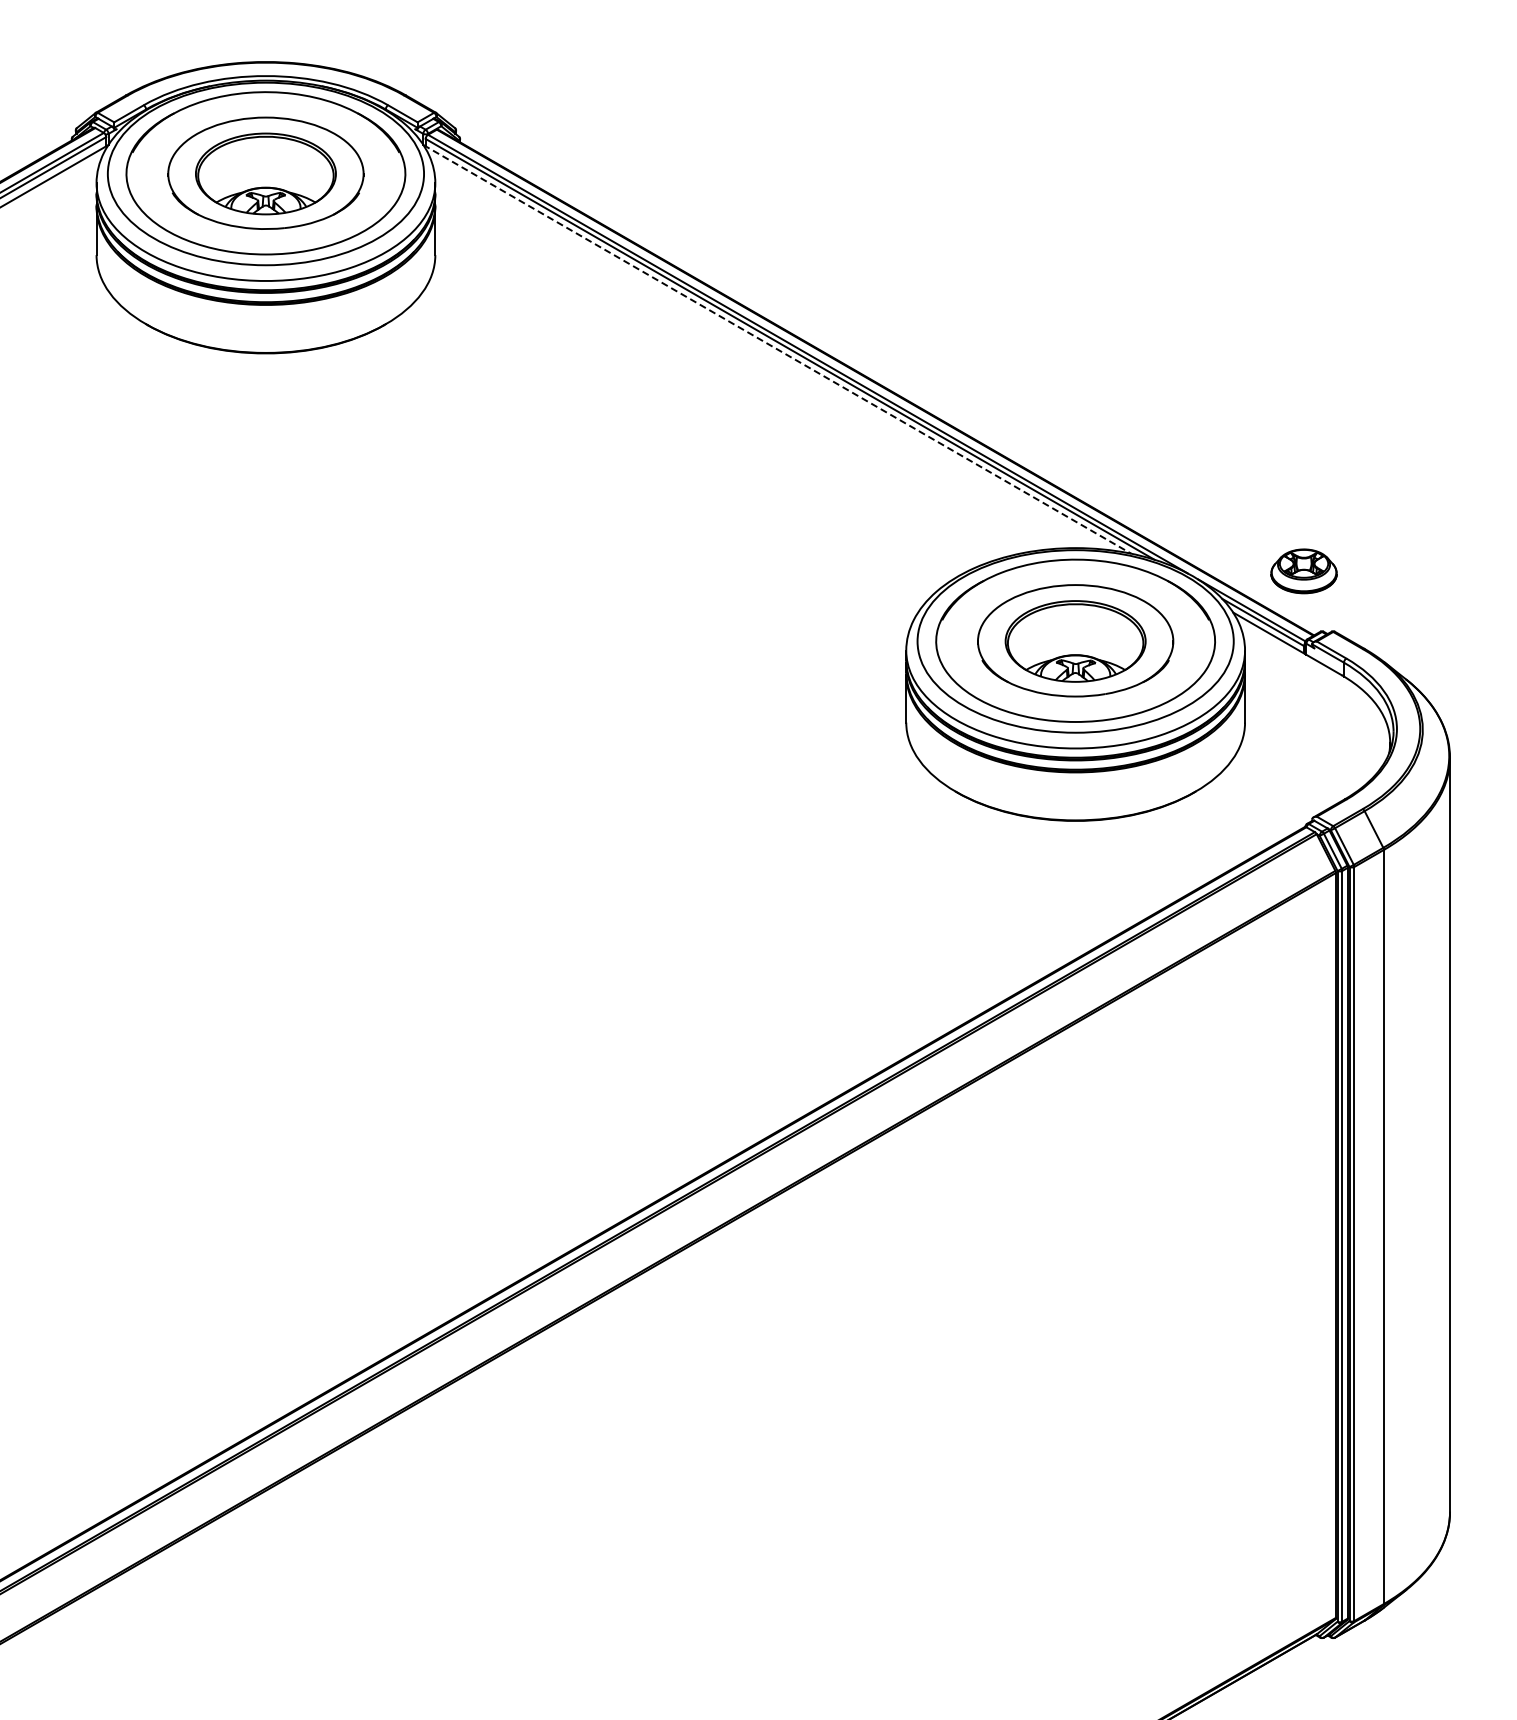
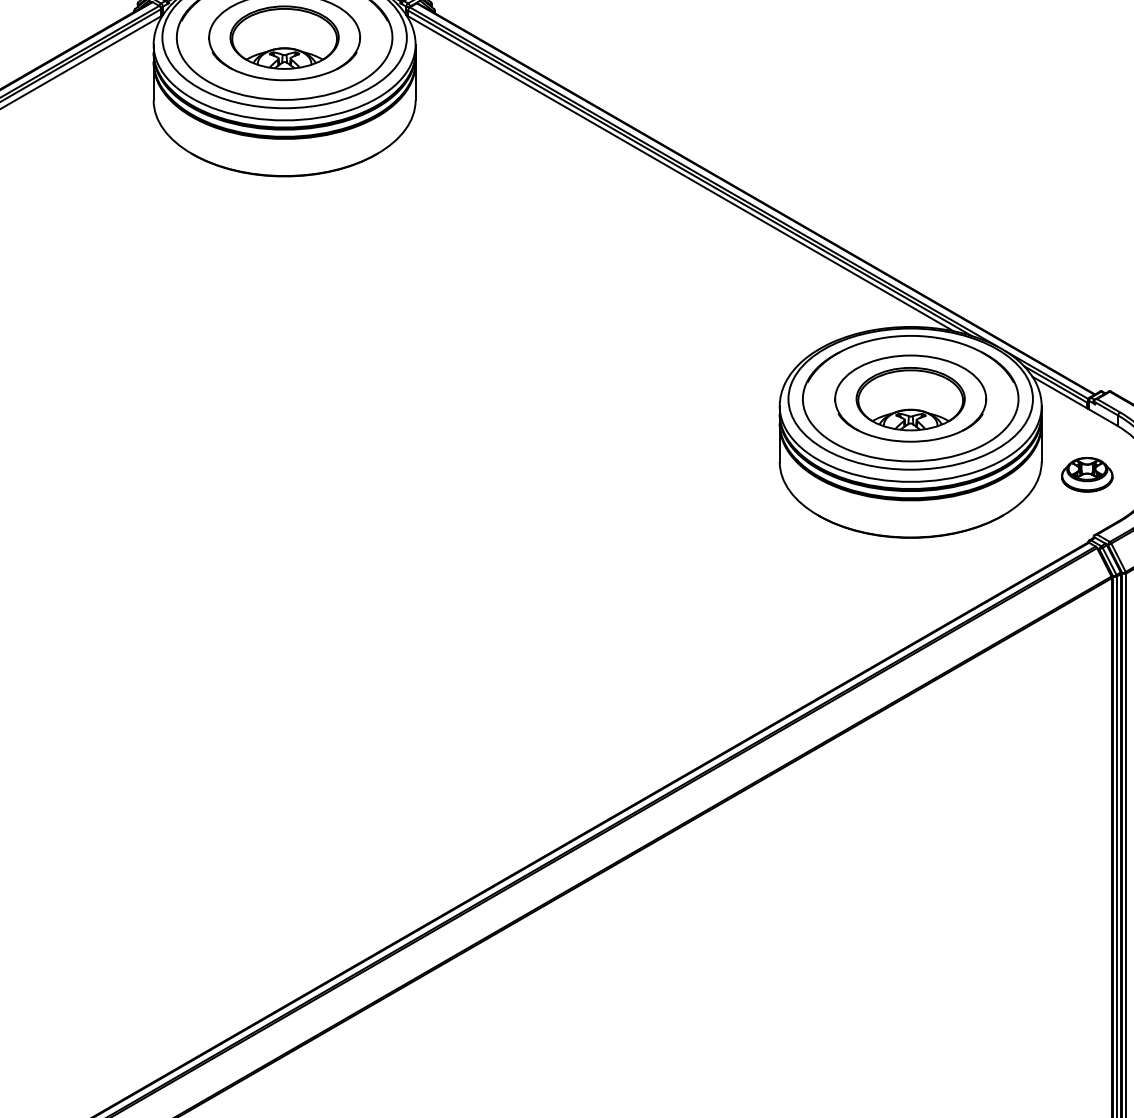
line: (777, 349) -> (680, 173), dashed -> solid
part: (1303, 571) -> (1086, 474), moved

